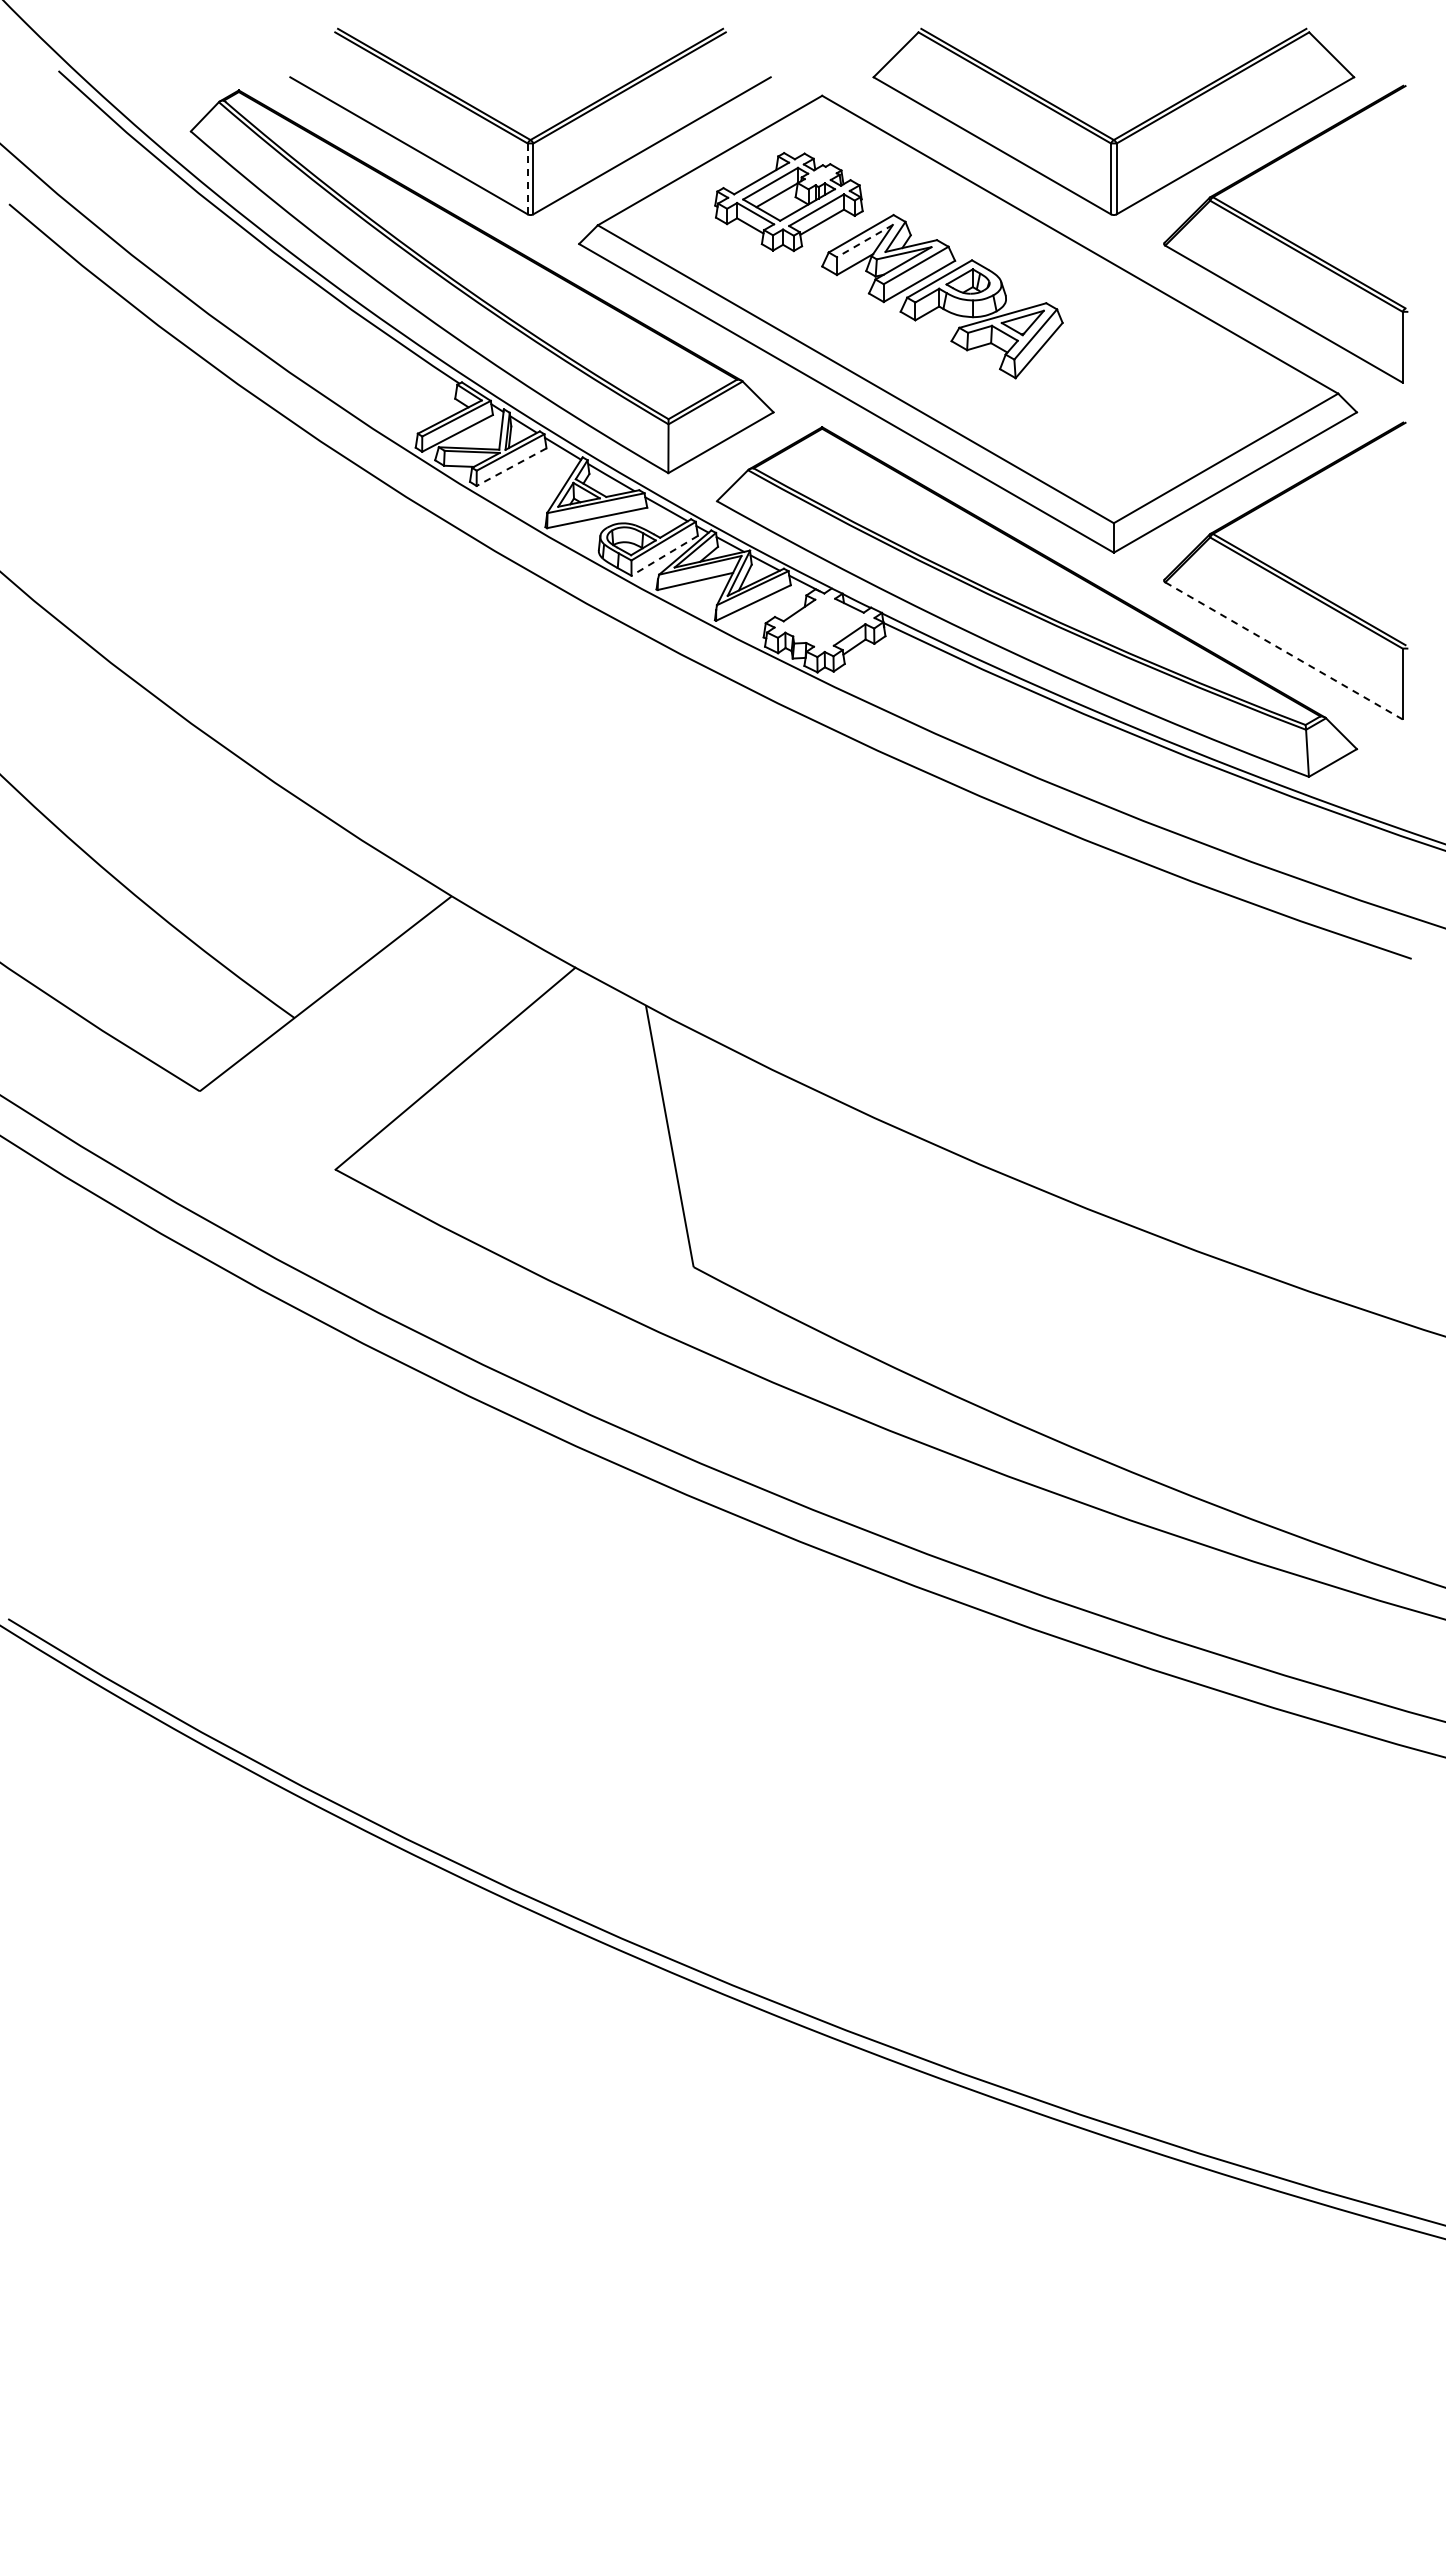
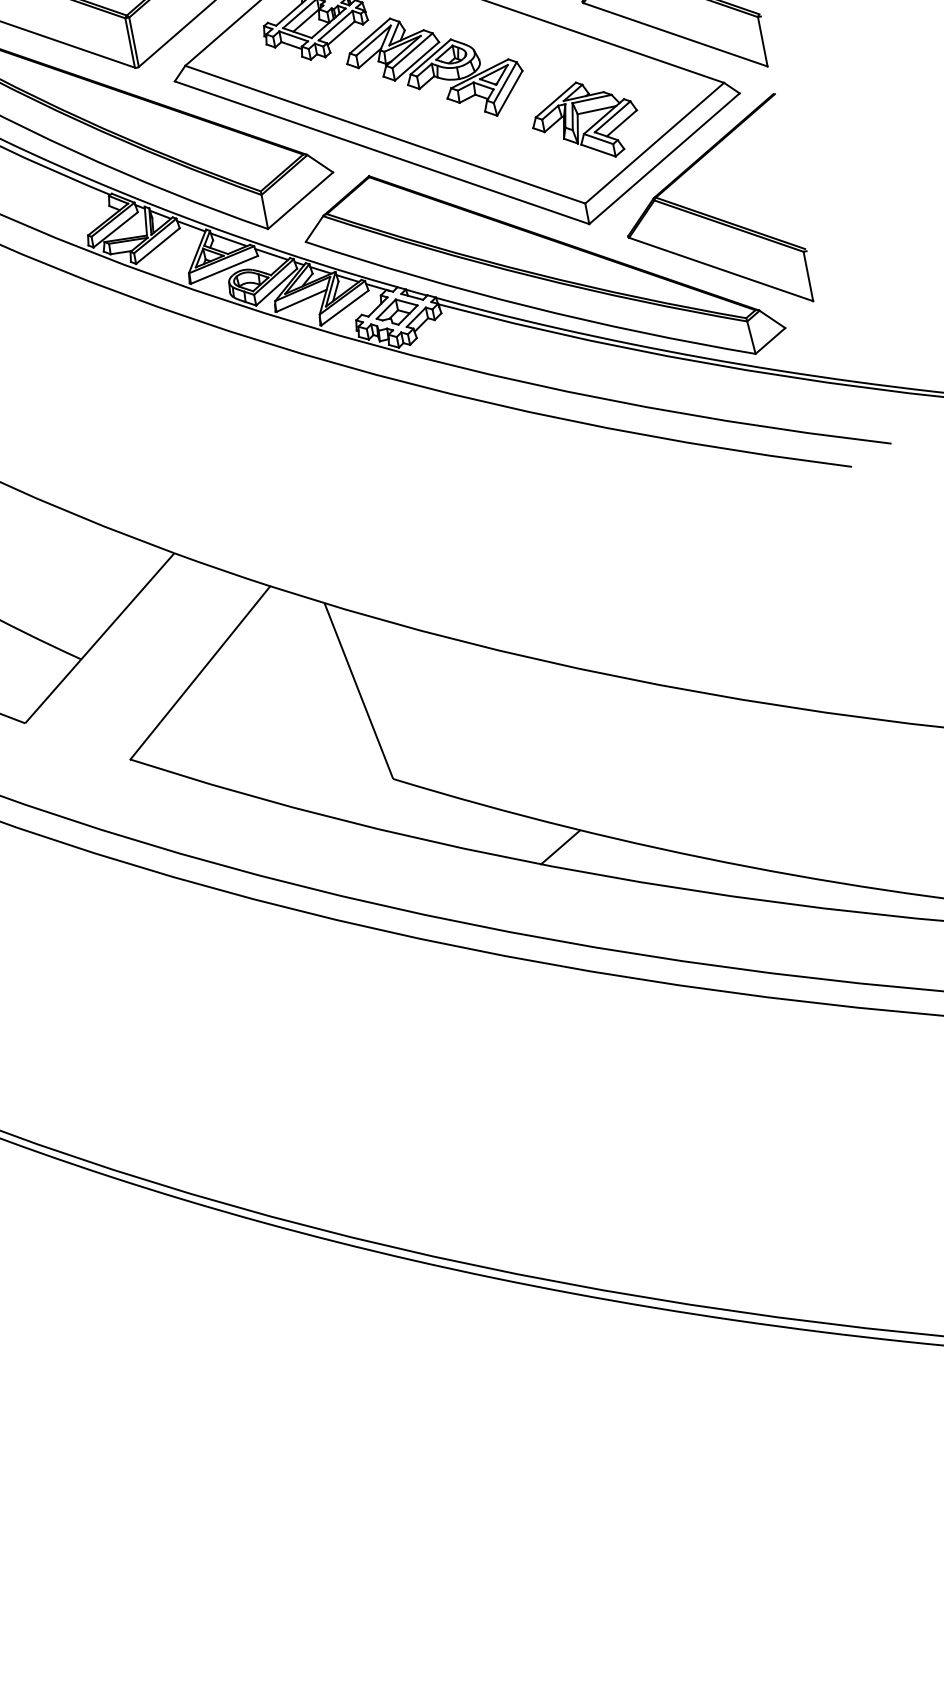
line: (527, 178) -> (129, 42), dashed -> solid
line: (864, 241) -> (373, 41), dashed -> solid
part: (1126, 409) -> (578, 122), added
line: (511, 467) -> (157, 246), dashed -> solid
line: (664, 555) -> (276, 286), dashed -> solid
part: (824, 622) -> (397, 311), added
line: (1284, 651) -> (721, 269), dashed -> solid
line: (906, 1406) -> (560, 847), added

